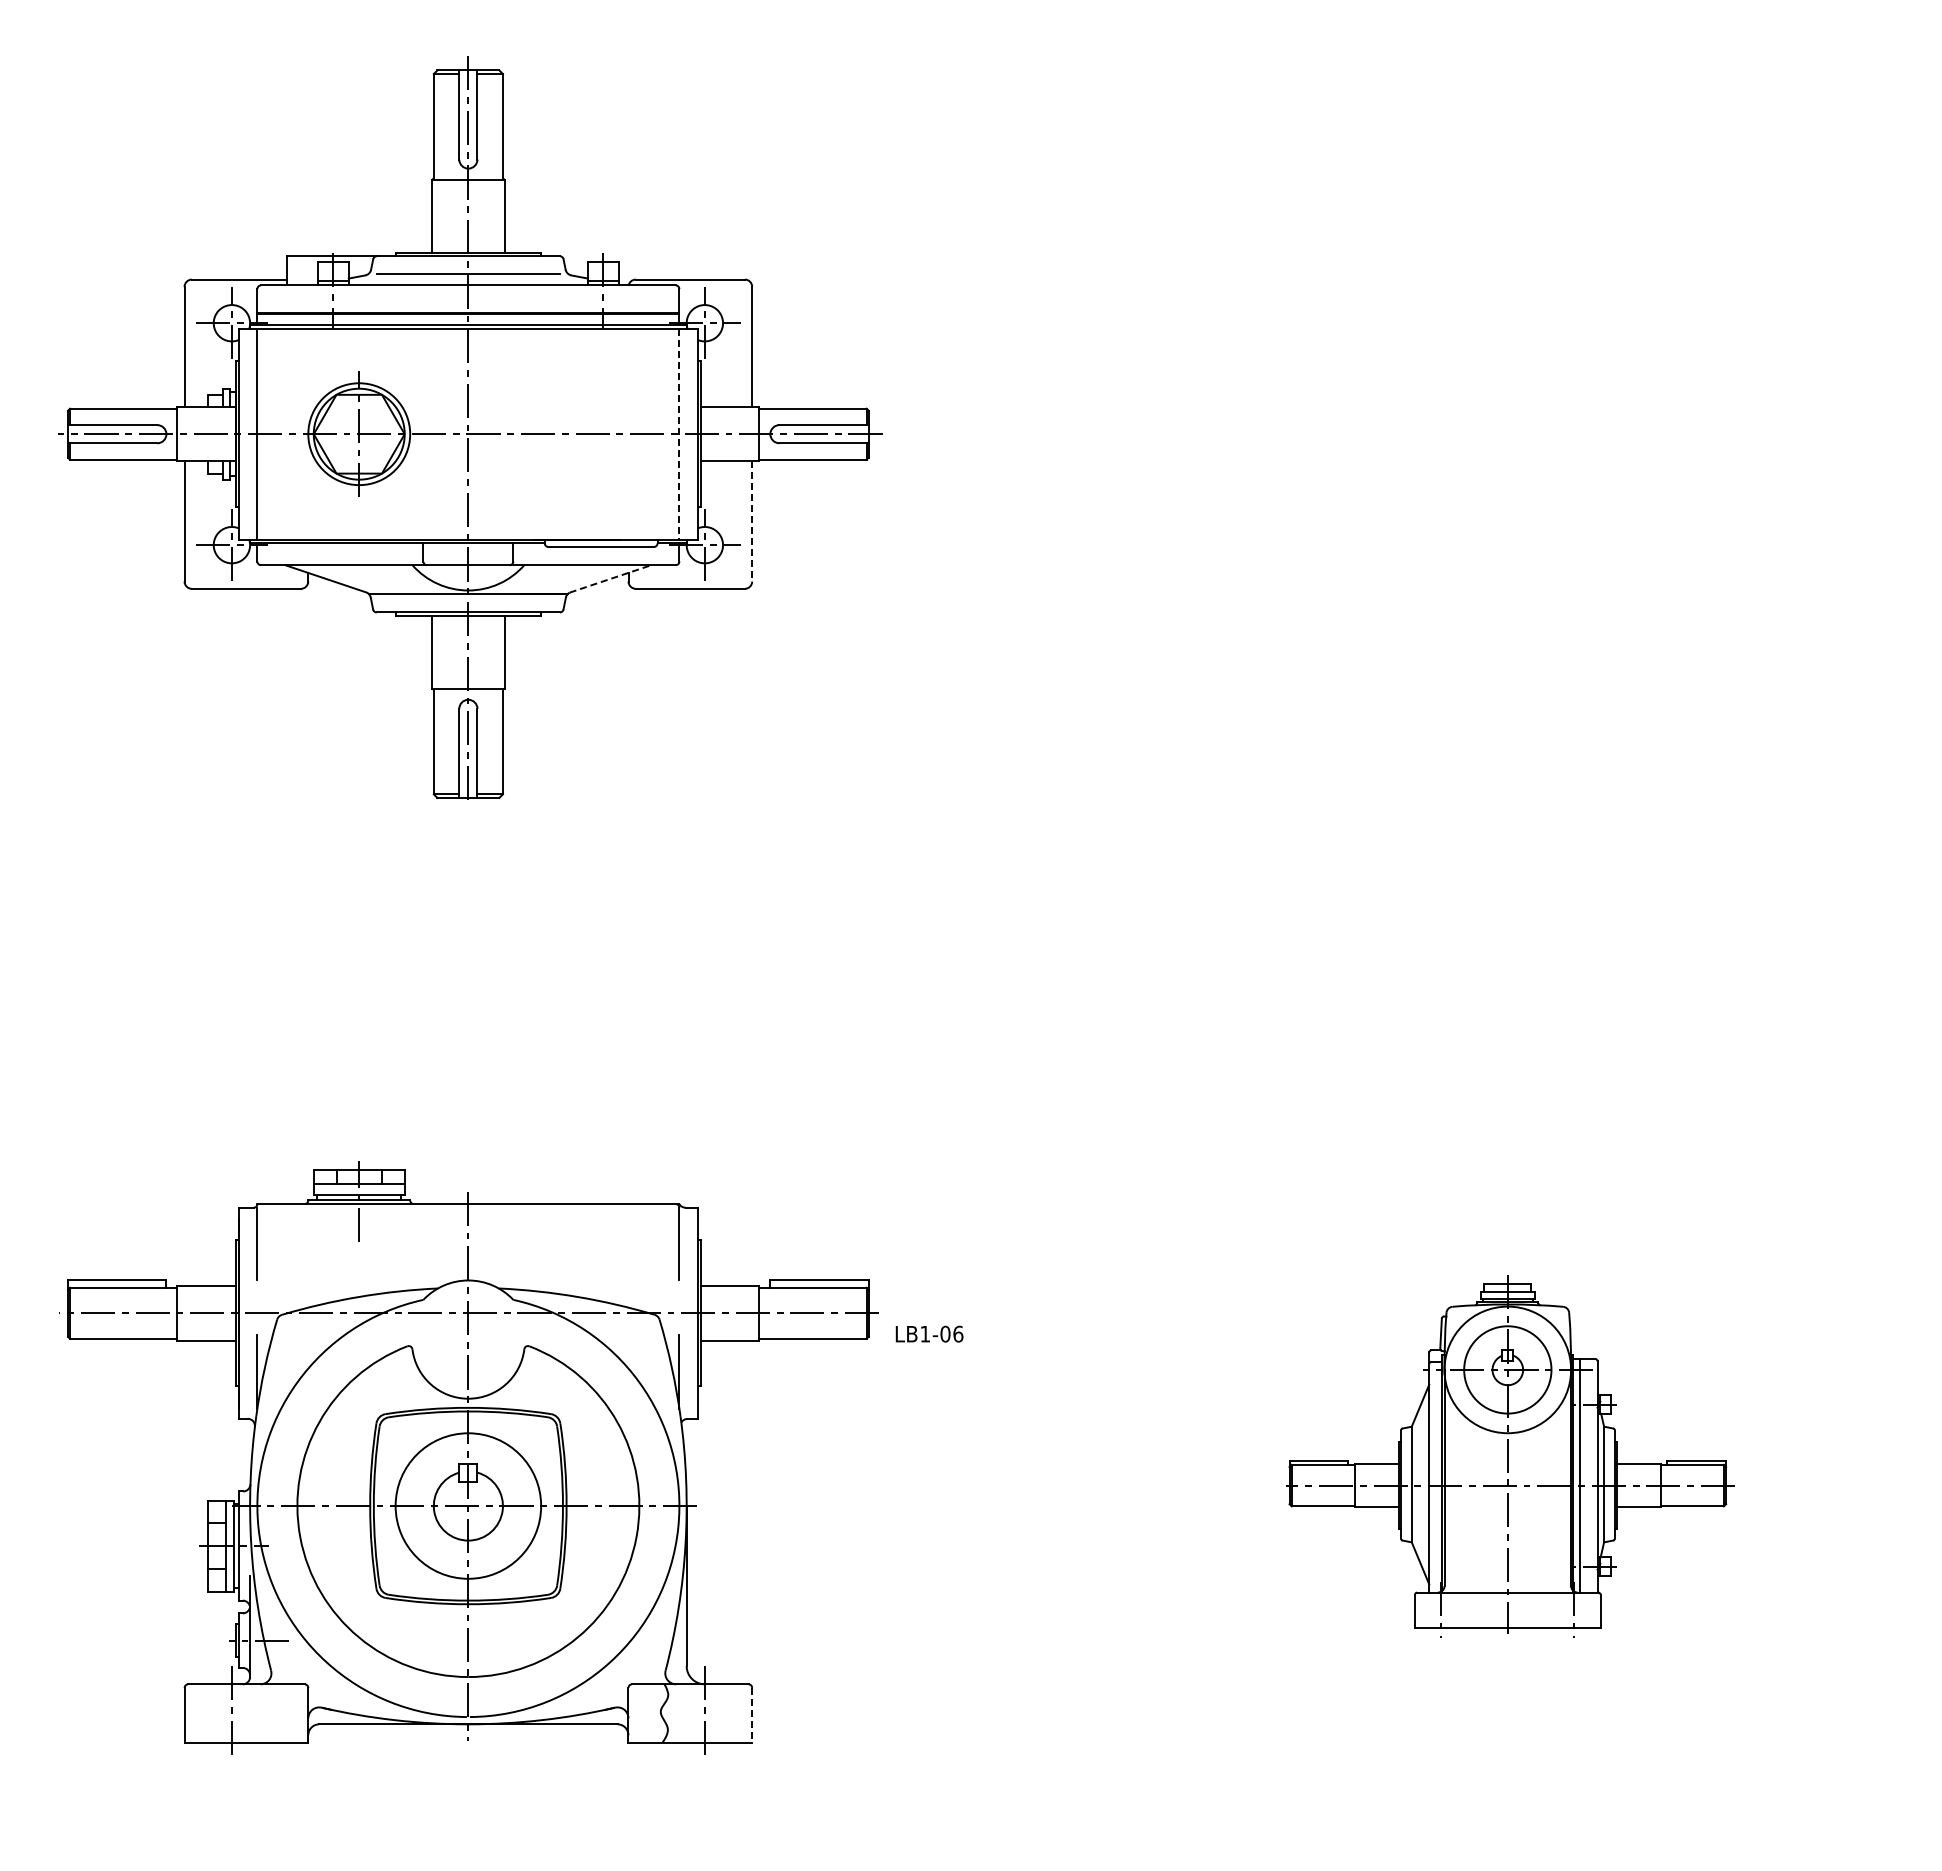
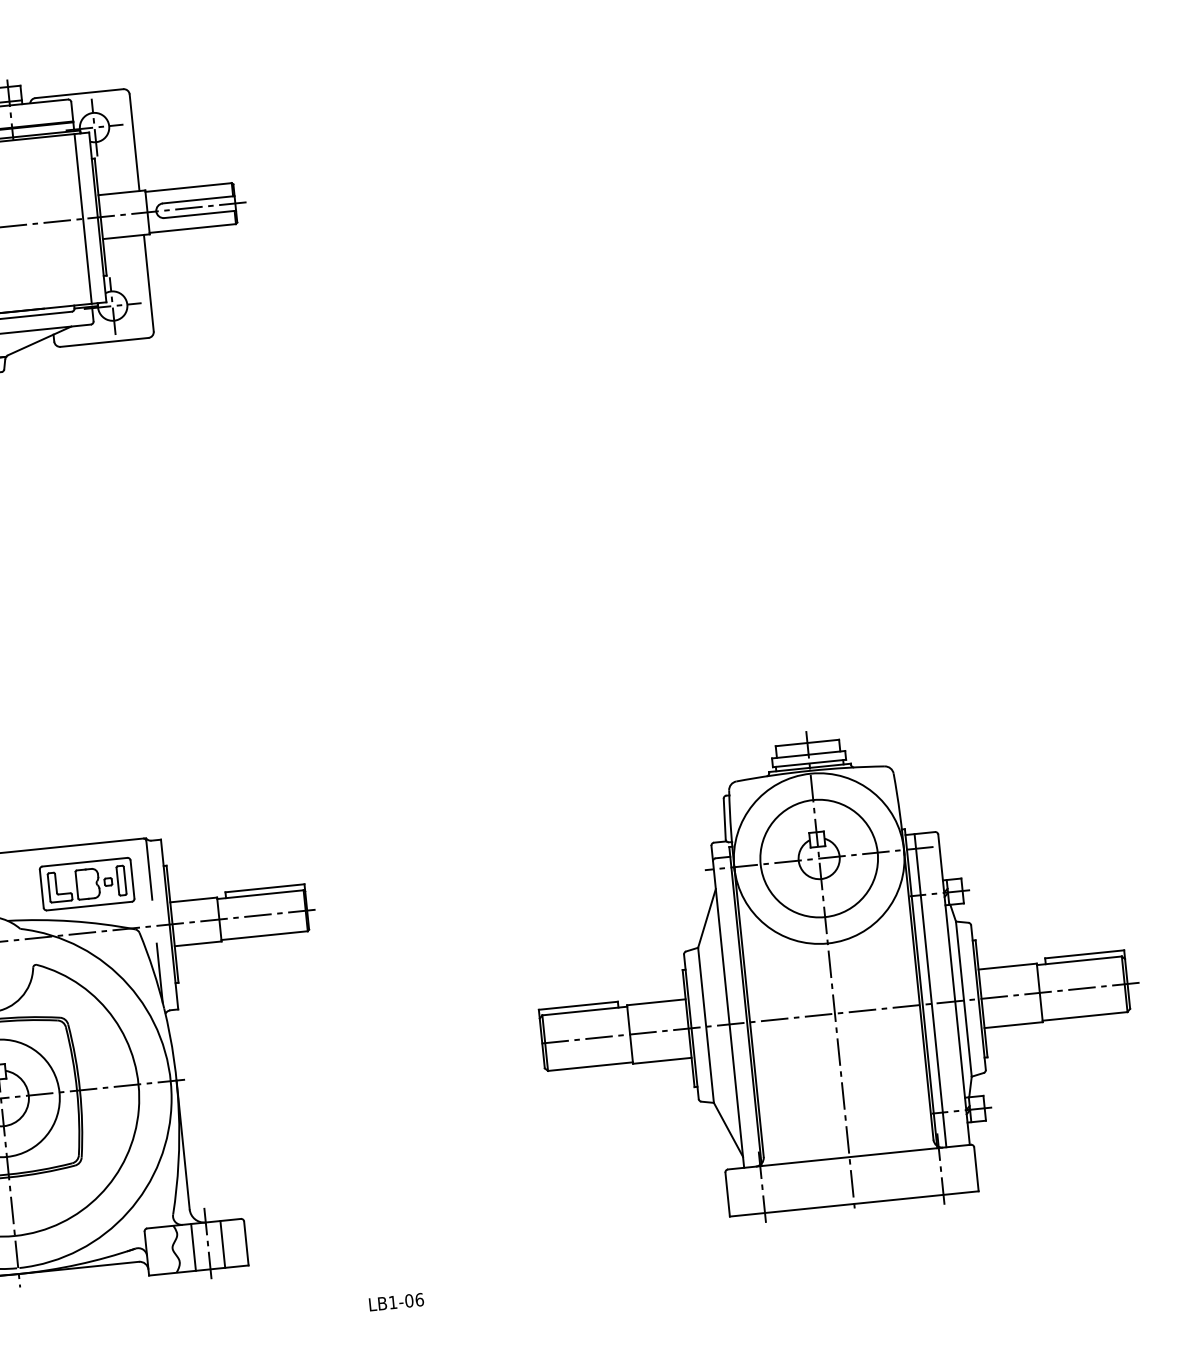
line: (679, 434) -> (83, 219), dashed -> solid
line: (752, 522) -> (149, 283), dashed -> solid
line: (611, 578) -> (40, 340), dashed -> solid
part: (601, 1253) -> (87, 884), added
text: (929, 1333) -> (396, 1301), moved
part: (1511, 1454) -> (835, 971), size x1.67
line: (686, 1713) -> (193, 1247), added
line: (723, 1713) -> (223, 1244), added
line: (752, 1715) -> (246, 1243), dashed -> solid

